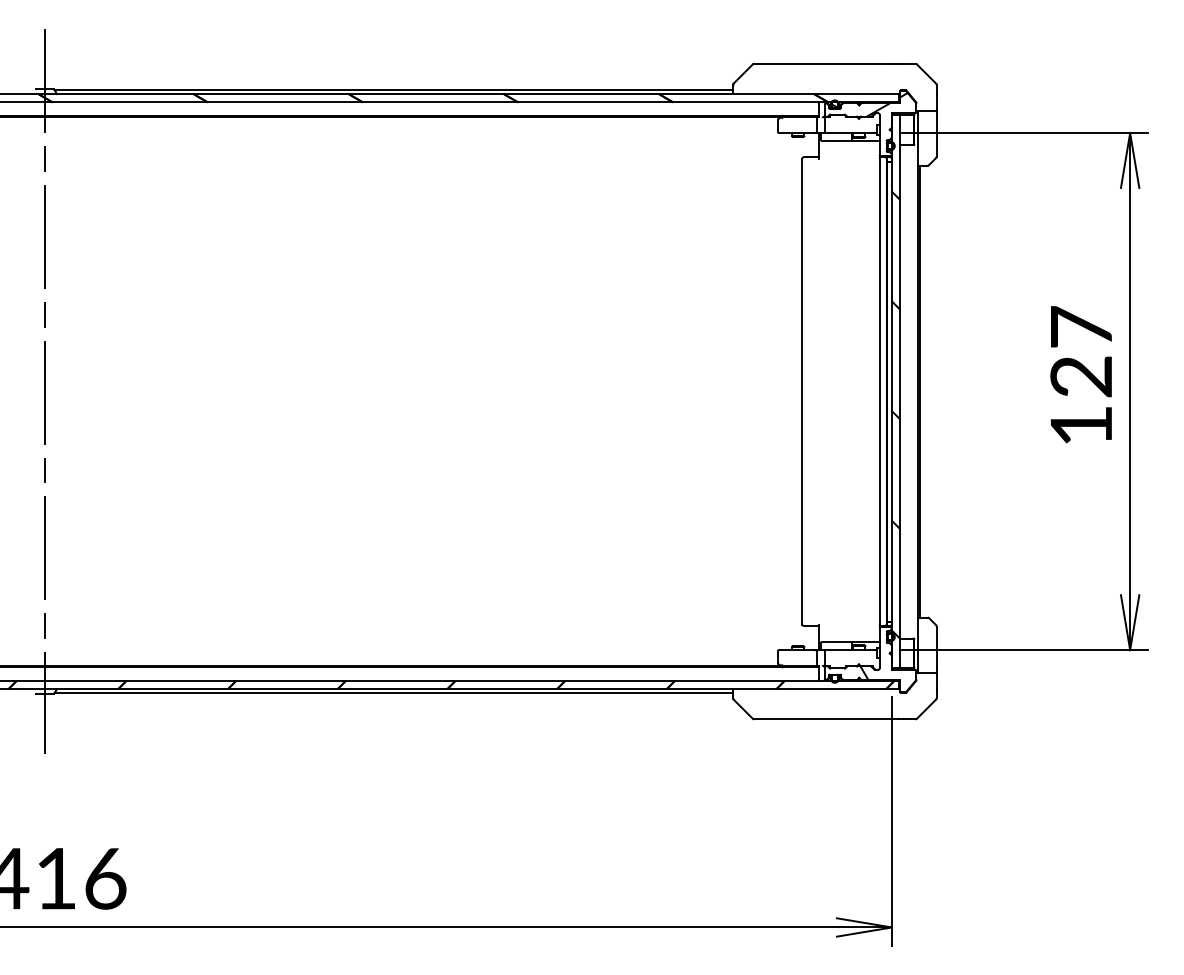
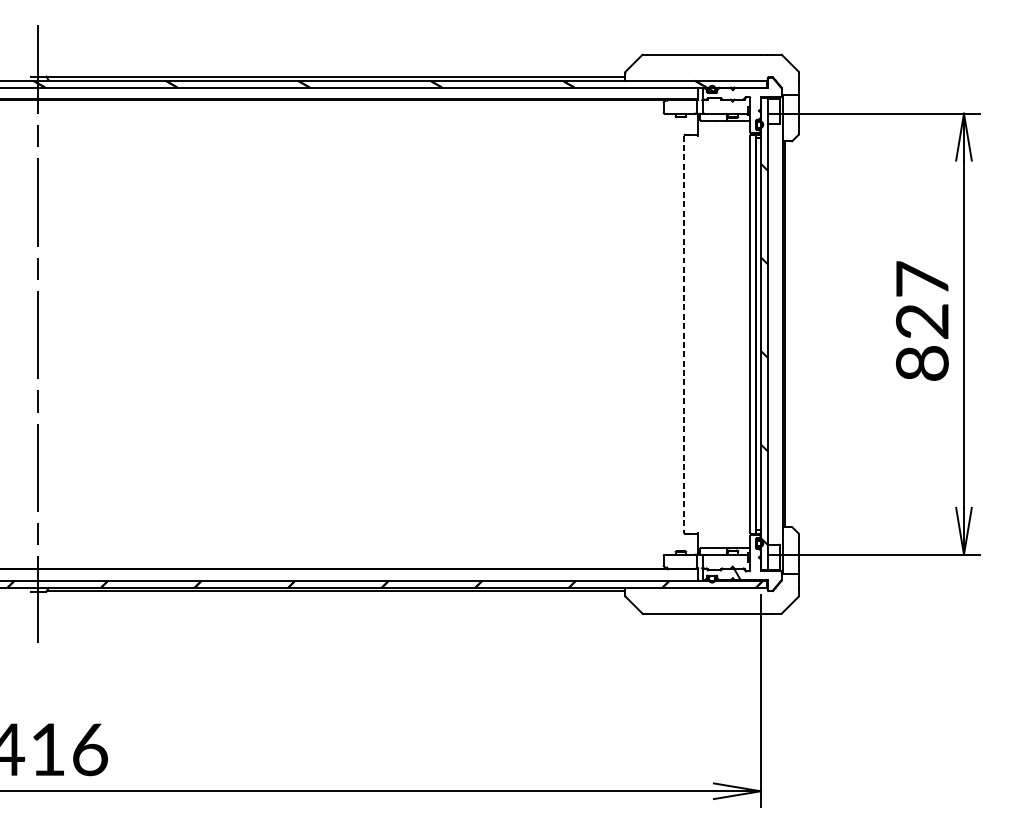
hatch: (886, 104) -> (756, 89), removed
line: (802, 391) -> (684, 334), solid -> dashed
text: (1081, 425) -> (922, 363), 127 -> 827

